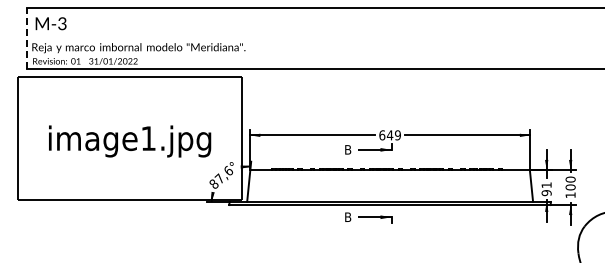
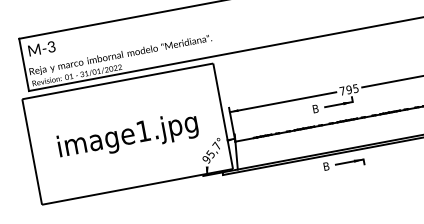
line: (27, 38) -> (24, 65), dashed -> solid
text: (389, 135) -> (348, 90), 649 -> 795
text: (221, 177) -> (211, 152), 87,6° -> 95,7°

